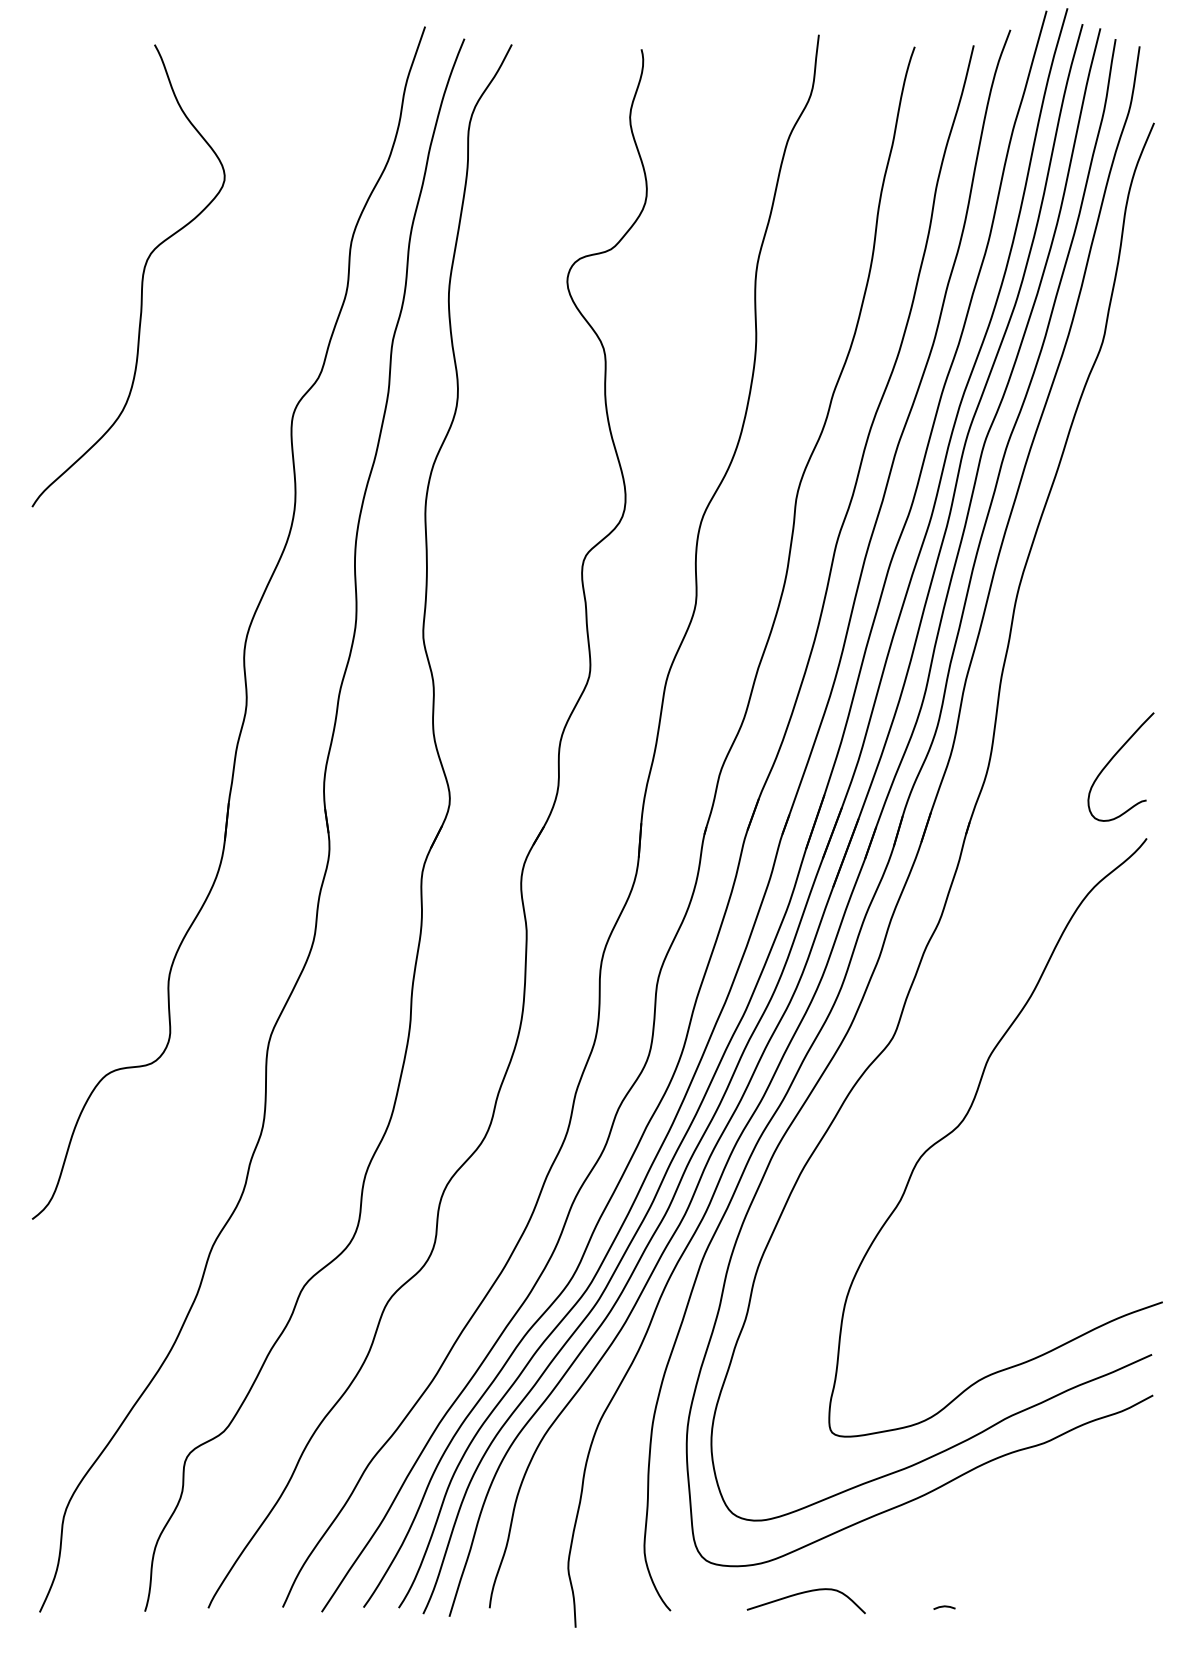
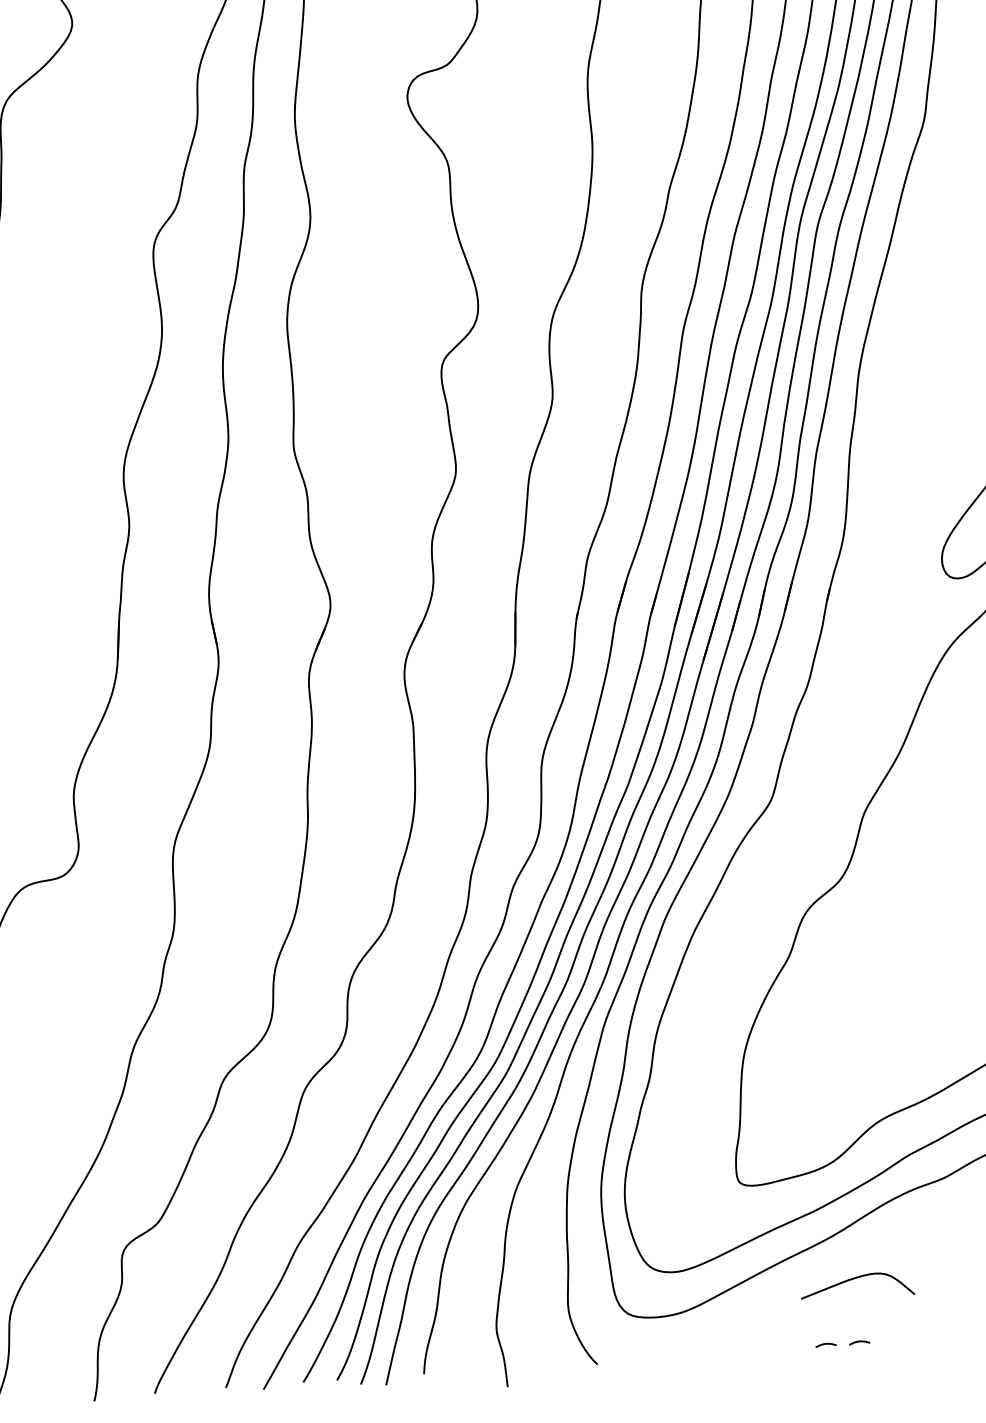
curve: (804, 1593) -> (854, 1279), moved
line: (909, 1607) -> (826, 1344), added

